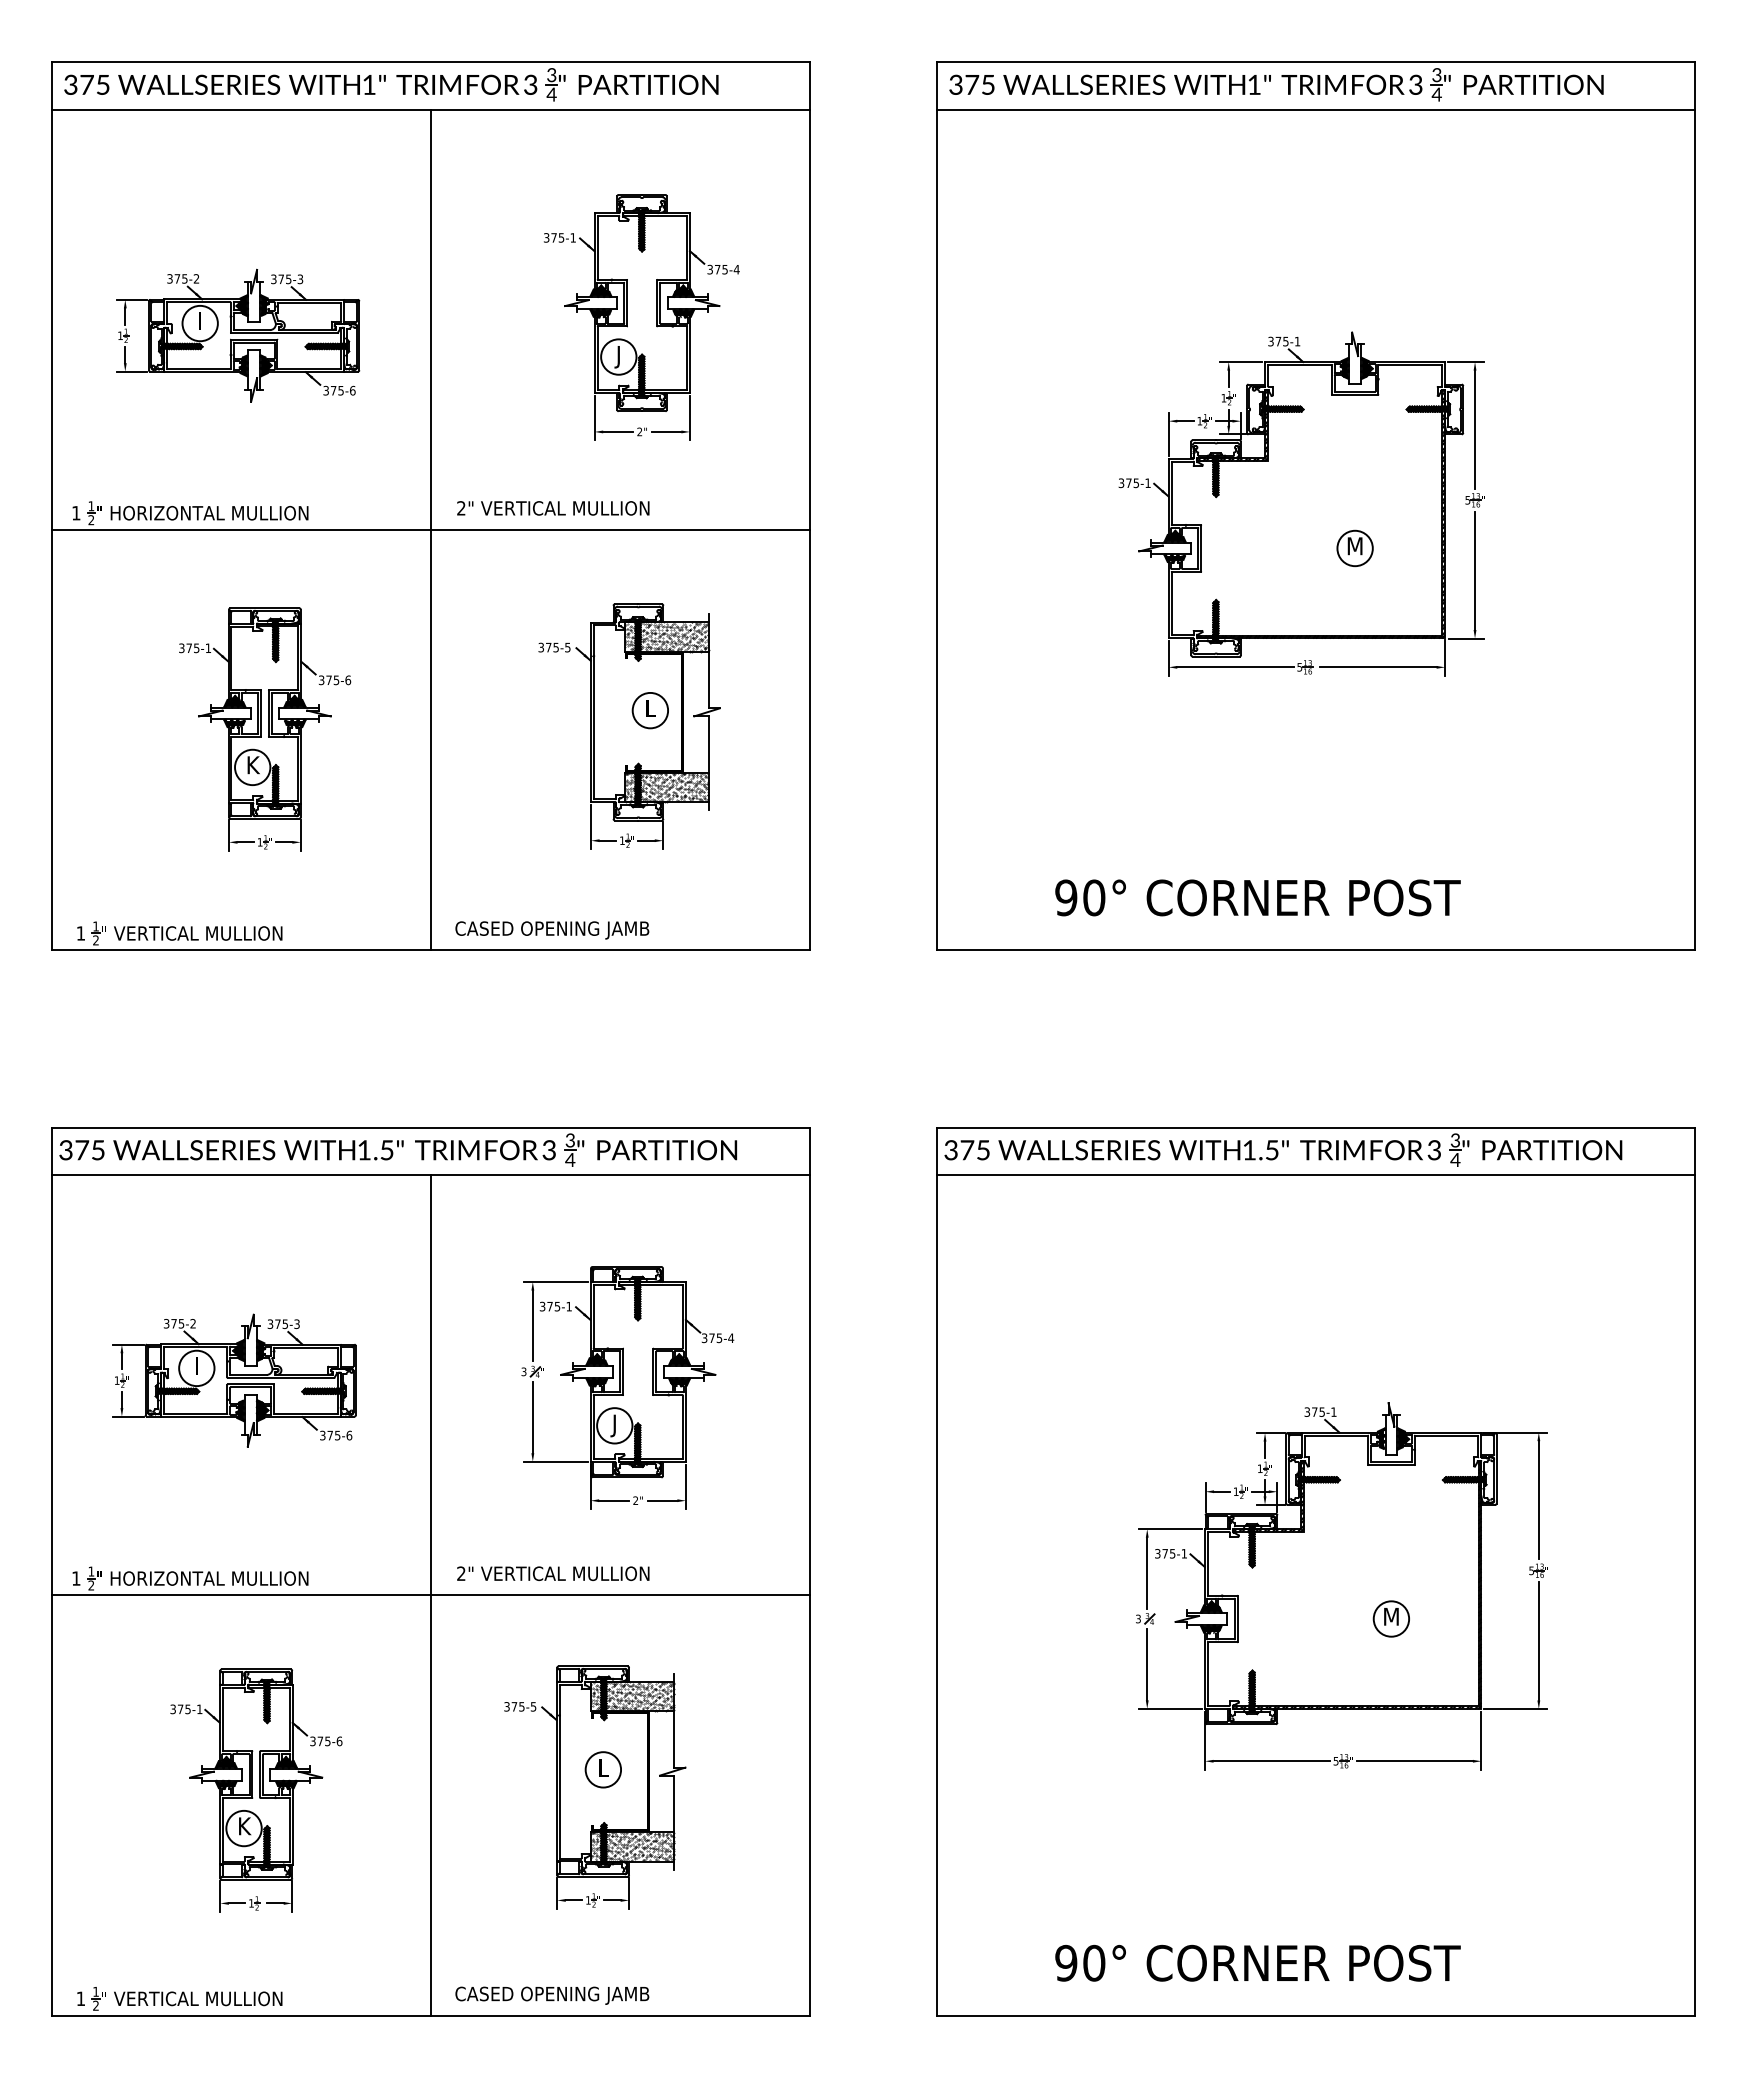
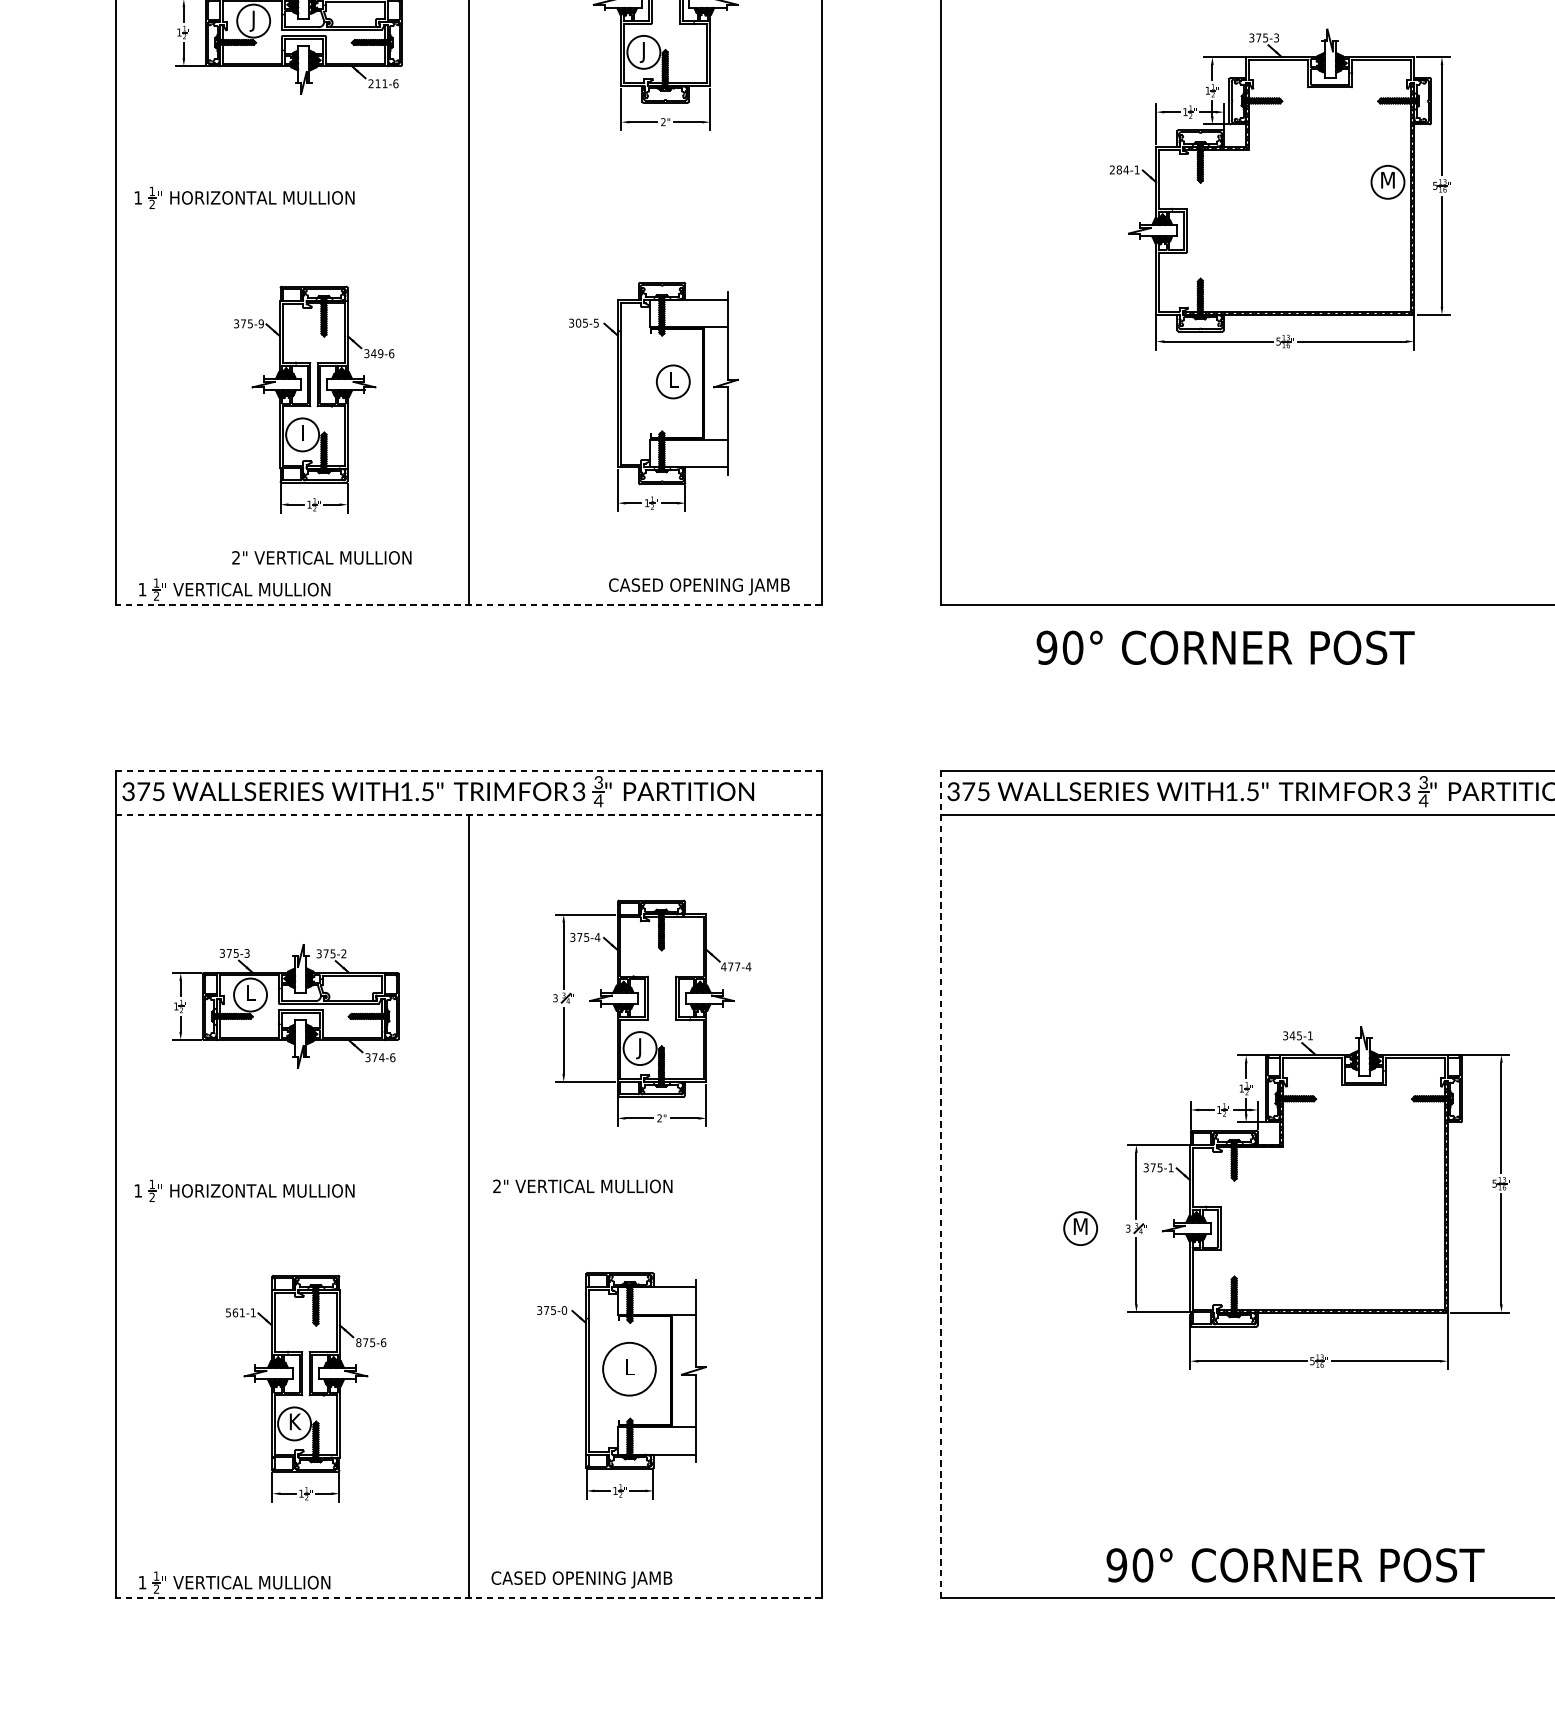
text: (198, 323) -> (252, 21), I -> J
text: (1297, 341) -> (1276, 37), 375-1 -> 375-3
text: (333, 390) -> (377, 83), 375-6 -> 211-6
text: (1128, 483) -> (1118, 170), 375-1 -> 284-1
text: (553, 508) -> (322, 557), moved
line: (430, 530) -> (468, 214), removed
part: (1354, 548) -> (1387, 182), moved
hatch: (666, 637) -> (688, 313), removed
text: (548, 647) -> (578, 323), 375-5 -> 305-5
text: (208, 648) -> (261, 324), 375-1 -> 375-9
text: (332, 679) -> (376, 352), 375-6 -> 349-6
text: (253, 765) -> (303, 433), K -> I
hatch: (666, 787) -> (688, 453), removed
text: (1257, 897) -> (1225, 647), moved
text: (552, 930) -> (699, 586), moved
line: (430, 950) -> (468, 605), solid -> dashed
line: (430, 1127) -> (468, 770), solid -> dashed
line: (430, 1175) -> (468, 815), solid -> dashed
text: (569, 1306) -> (597, 937), 375-1 -> 375-4
text: (192, 1323) -> (246, 953), 375-2 -> 375-3
text: (296, 1324) -> (343, 954), 375-3 -> 375-2
text: (711, 1338) -> (730, 967), 375-4 -> 477-4
text: (197, 1365) -> (251, 992), I -> L
text: (1314, 1411) -> (1292, 1035), 375-1 -> 345-1
text: (337, 1435) -> (381, 1057), 375-6 -> 374-6
line: (937, 1571) -> (940, 1184), solid -> dashed
line: (430, 1595) -> (468, 1206), removed
part: (1390, 1618) -> (1079, 1228), moved
hatch: (632, 1696) -> (656, 1300), removed
text: (533, 1706) -> (564, 1310), 375-5 -> 375-0
text: (180, 1709) -> (235, 1312), 375-1 -> 561-1
text: (312, 1741) -> (358, 1342), 375-6 -> 875-6
circle: (603, 1769) -> (629, 1368), size x1.6
hatch: (632, 1846) -> (656, 1440), removed
text: (1257, 1962) -> (1295, 1564), moved
line: (430, 2015) -> (468, 1598), solid -> dashed

